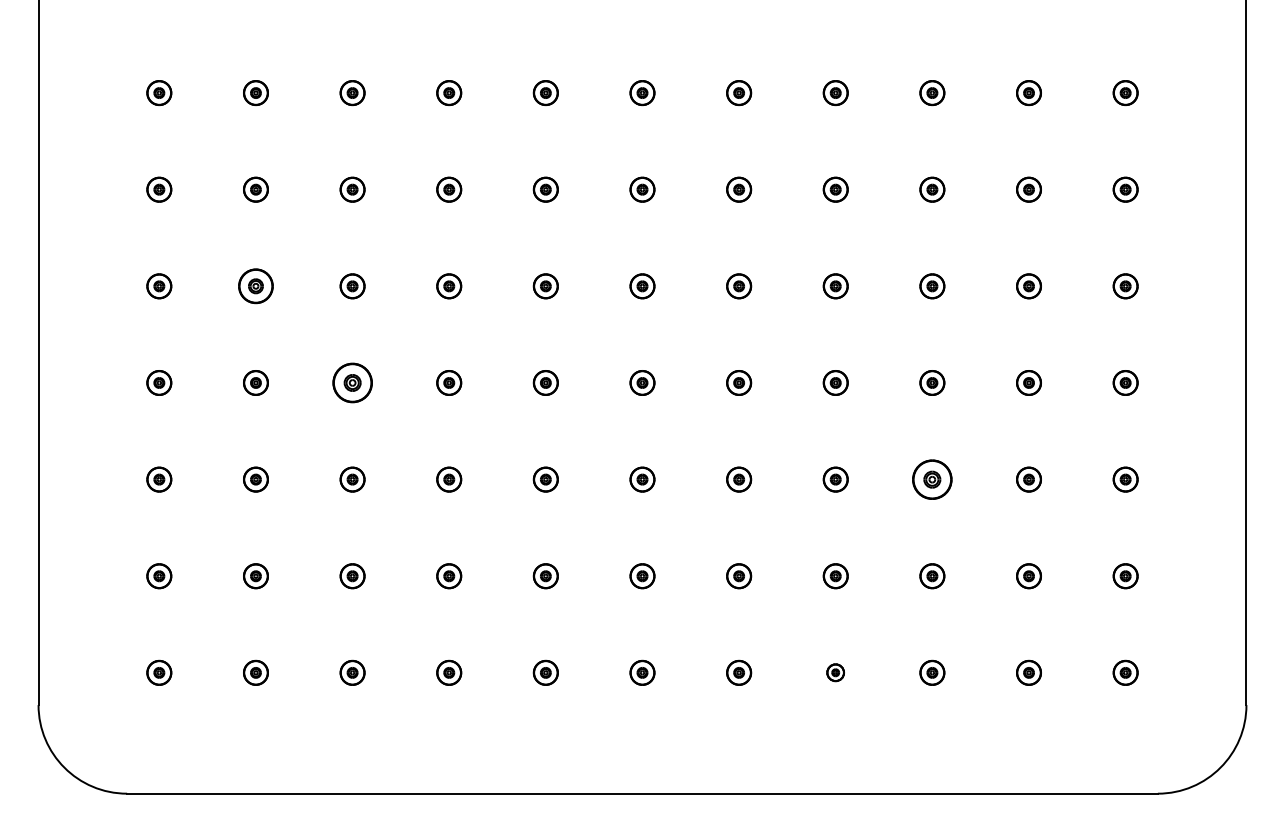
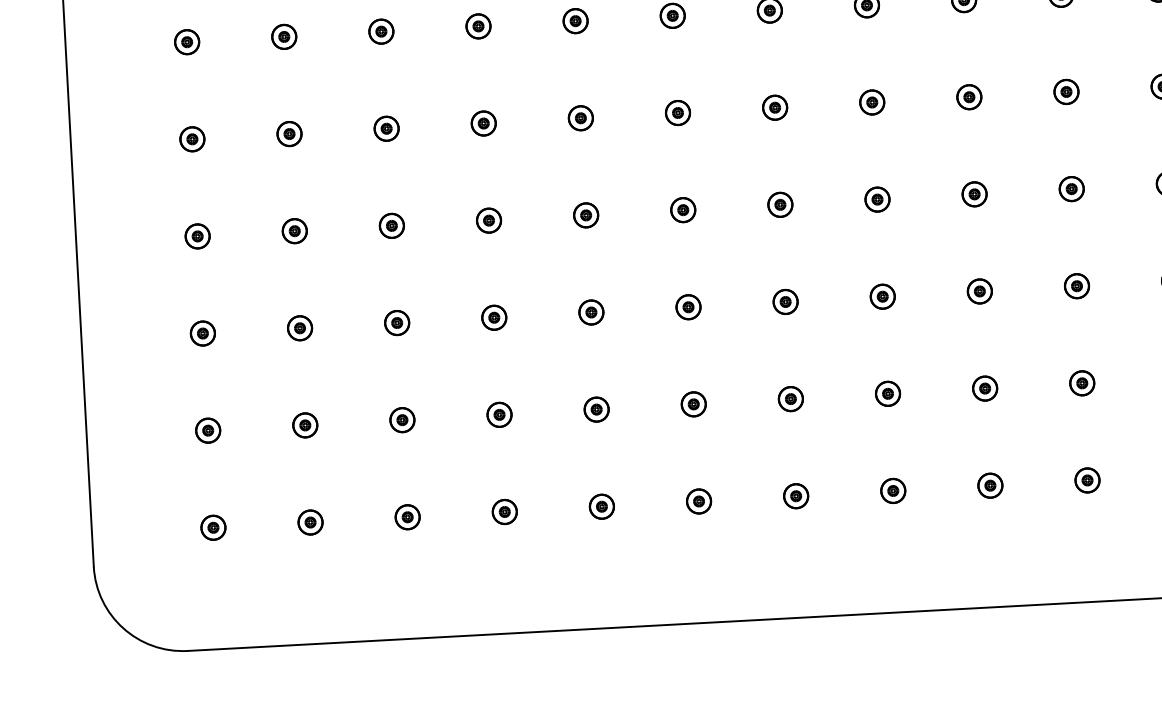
part: (255, 286) -> (289, 134), size x0.71
part: (352, 382) -> (391, 225), size x0.62
part: (932, 479) -> (979, 291), size x0.62
part: (835, 672) -> (892, 490), size x1.43

